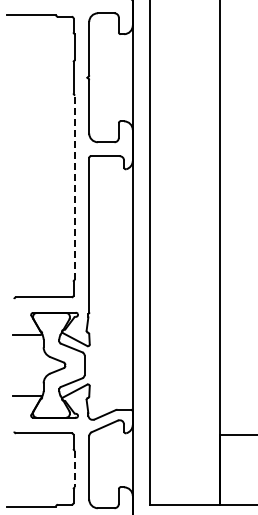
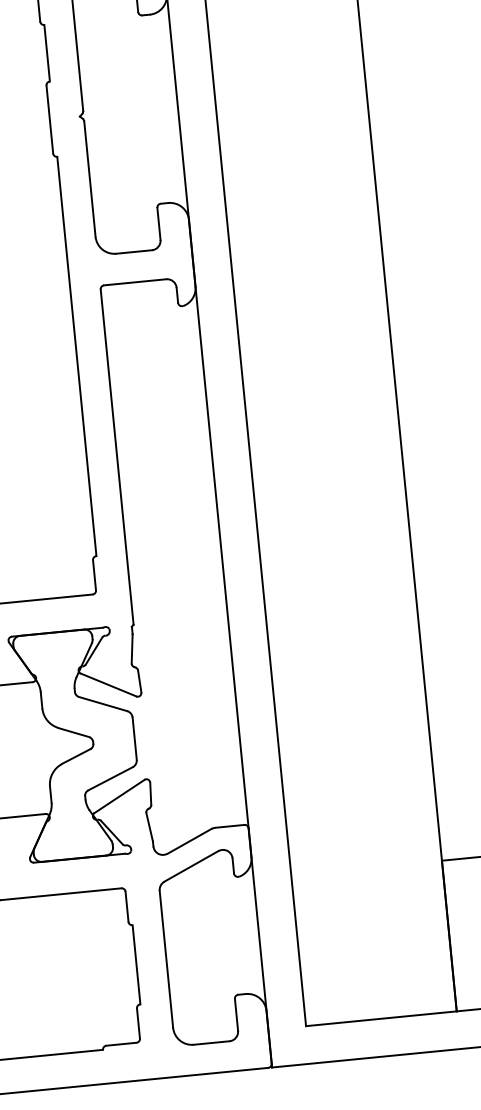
line: (75, 187) -> (77, 356), dashed -> solid
line: (75, 469) -> (137, 965), dashed -> solid

